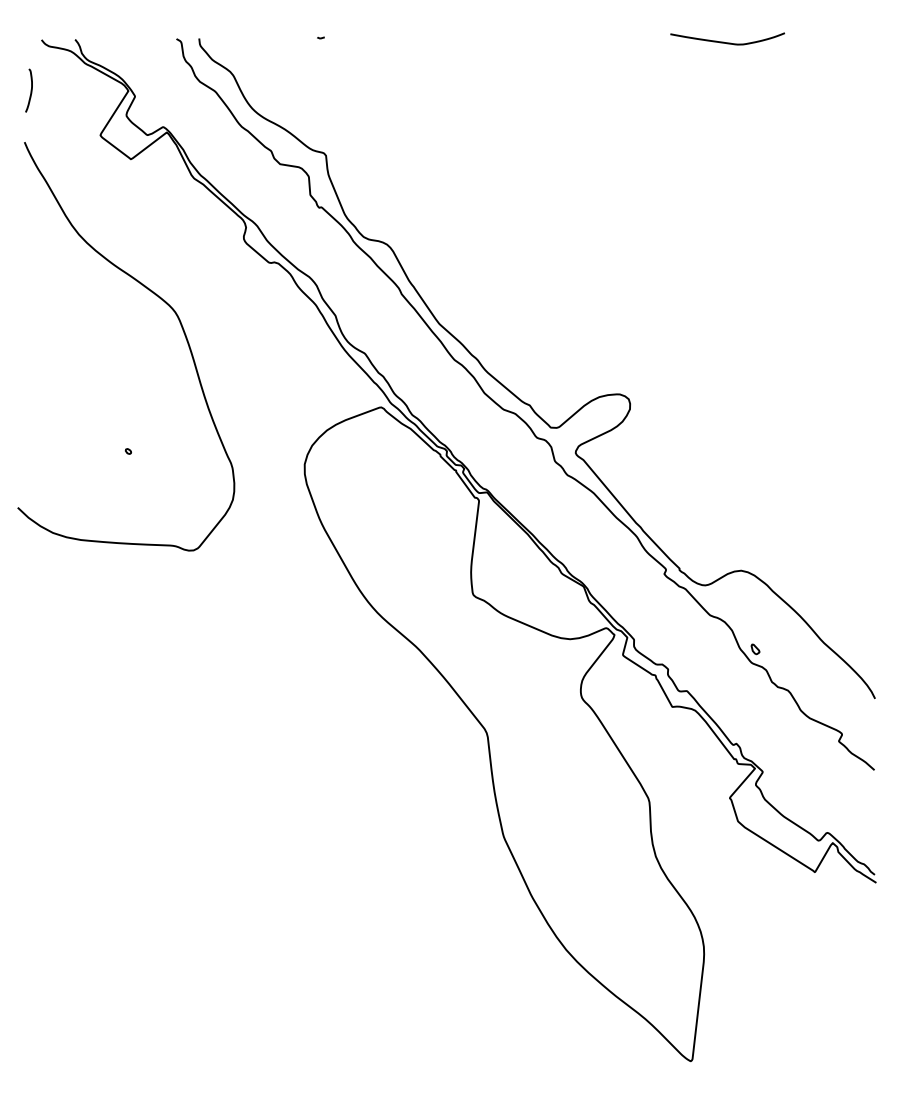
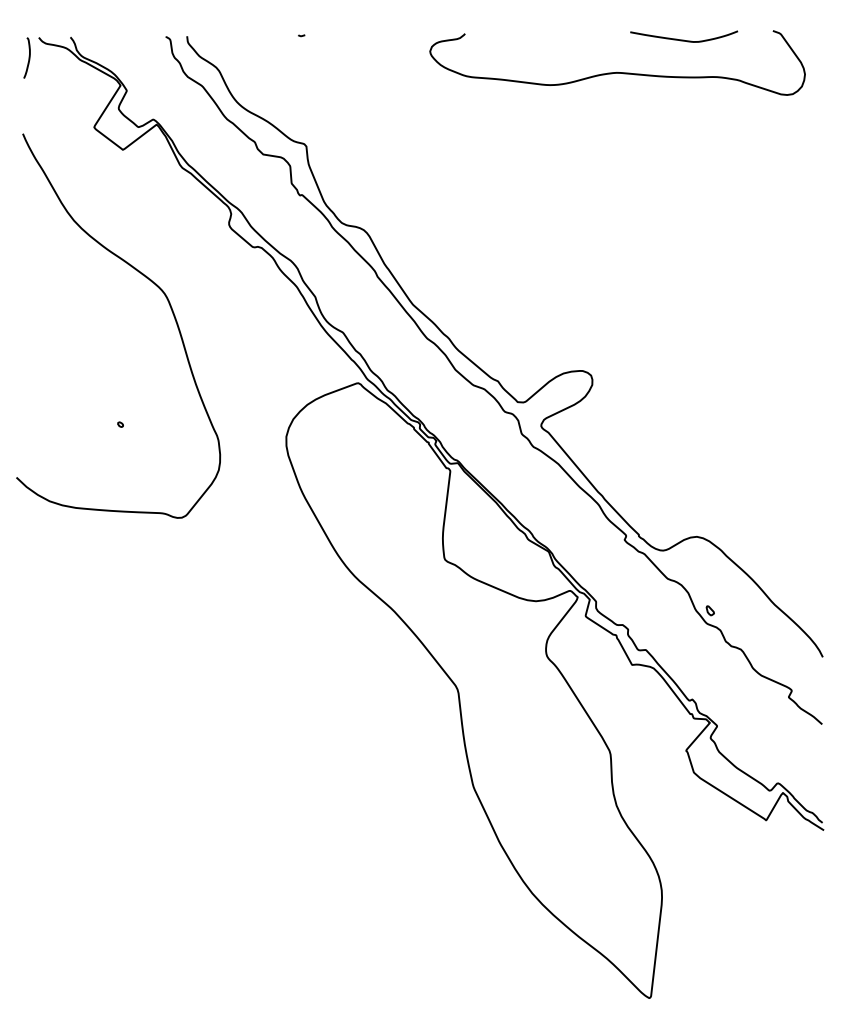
curve: (656, 76) -> (617, 71), added
curve: (30, 90) -> (28, 57), moved

